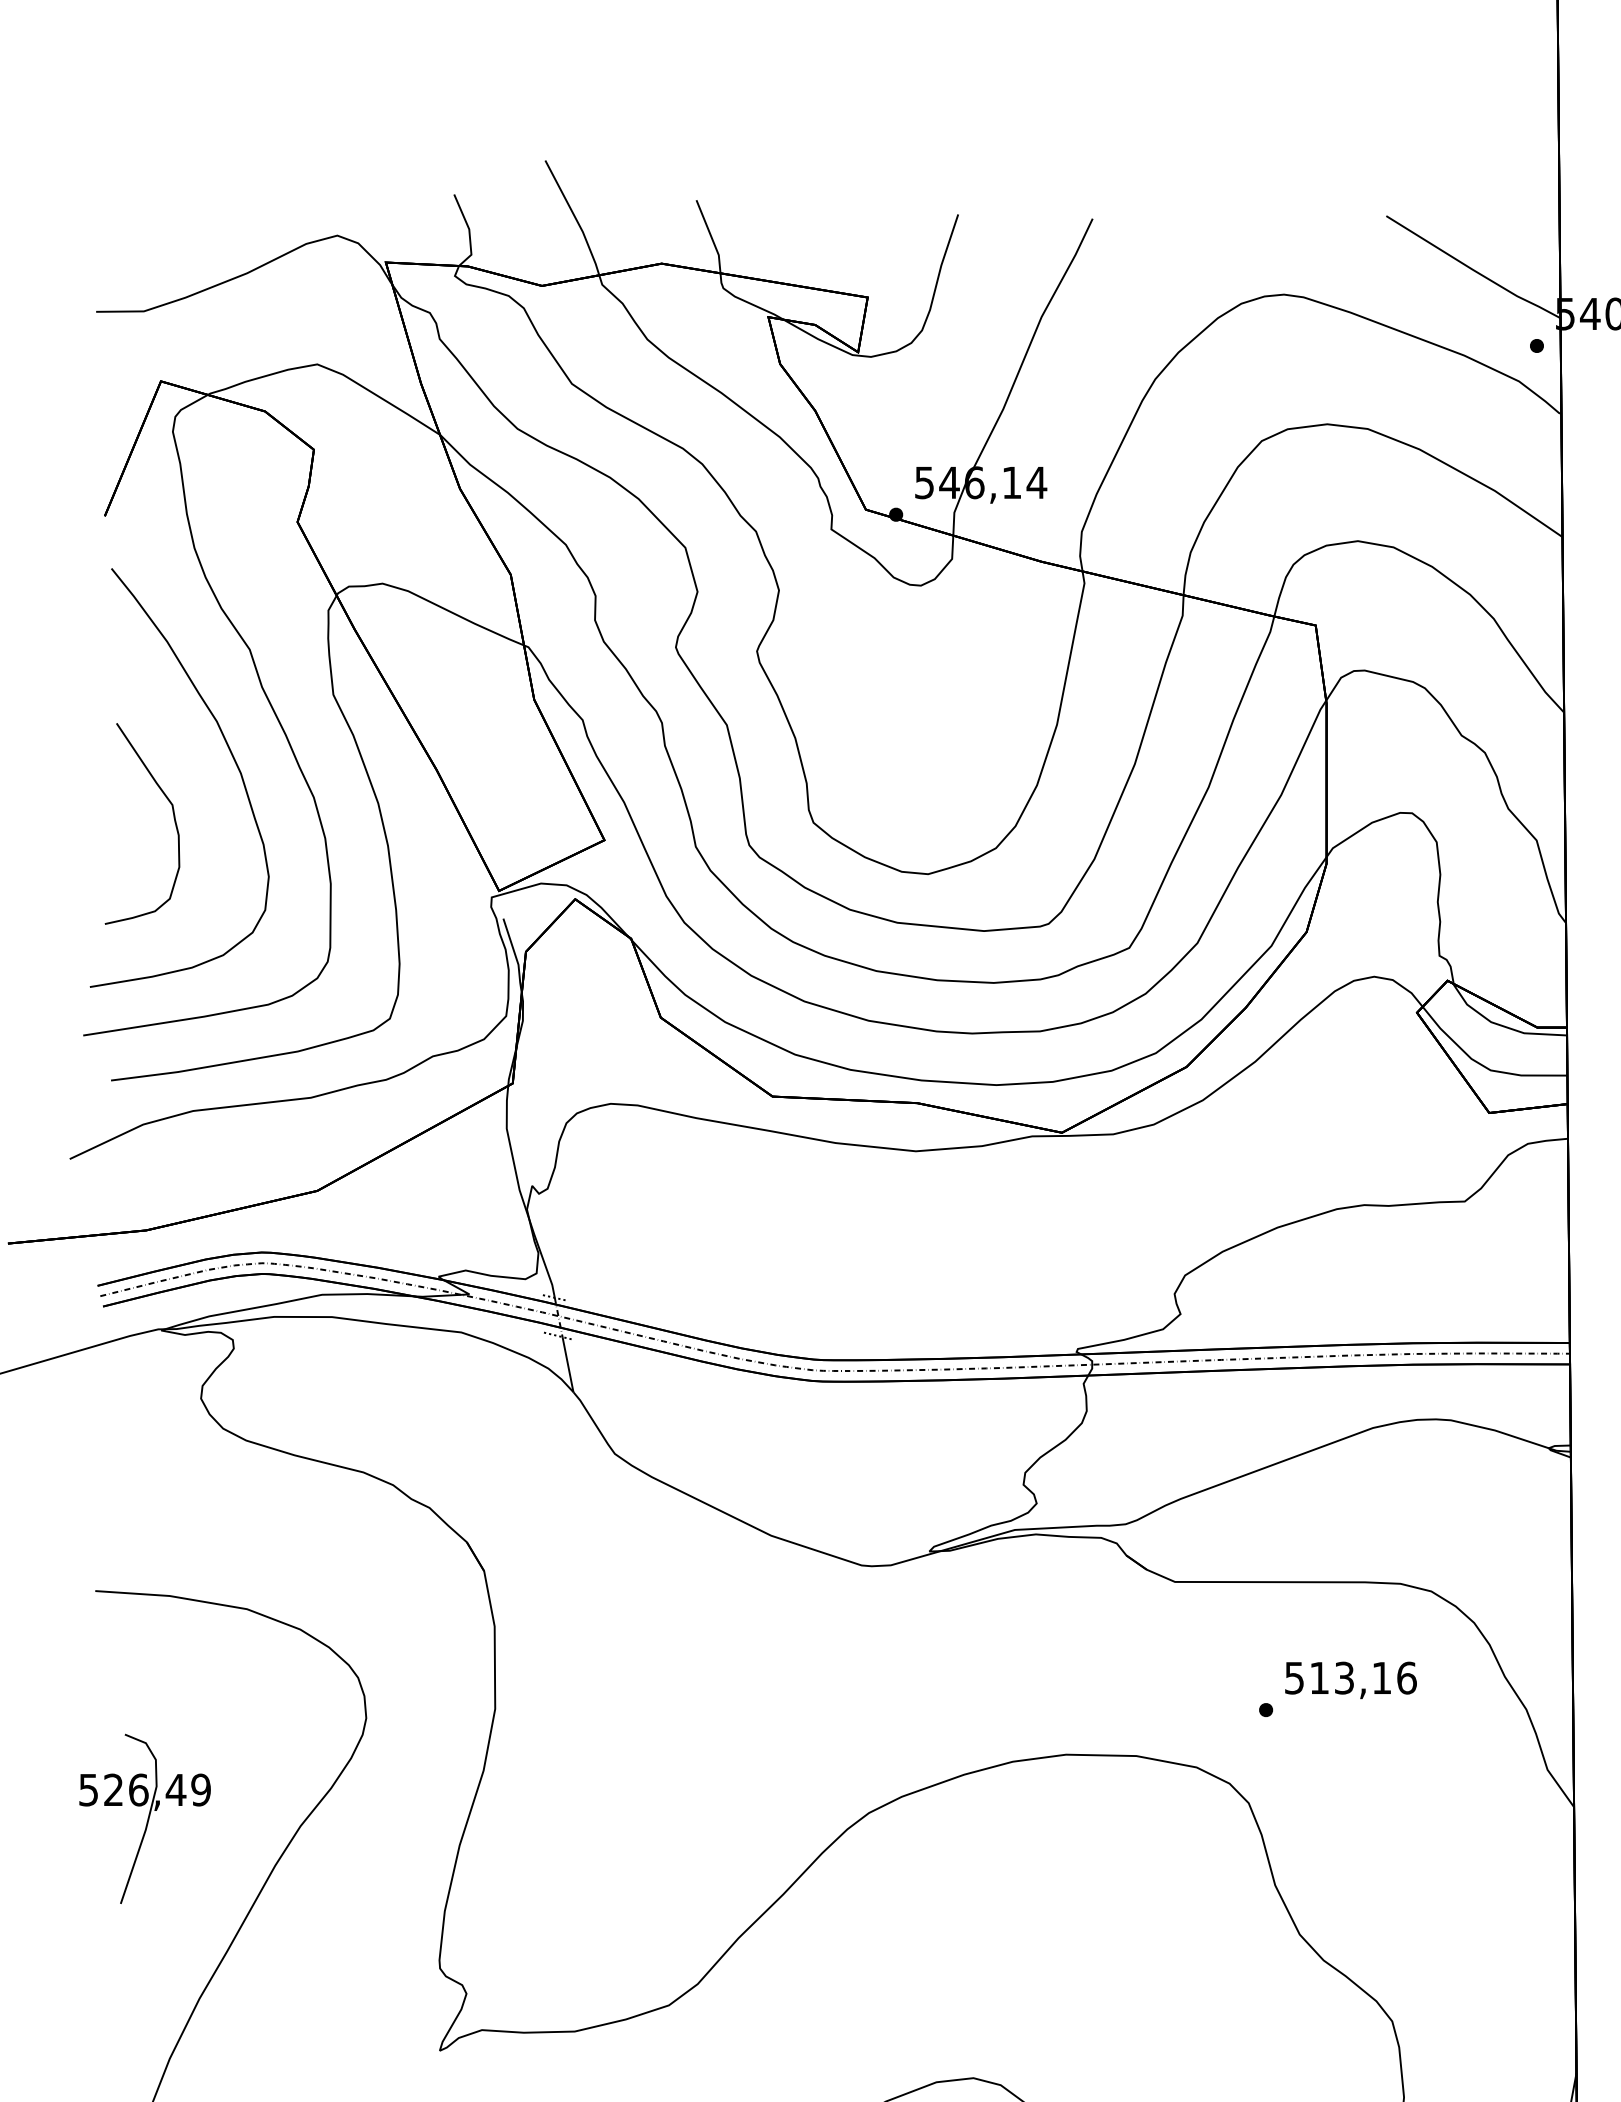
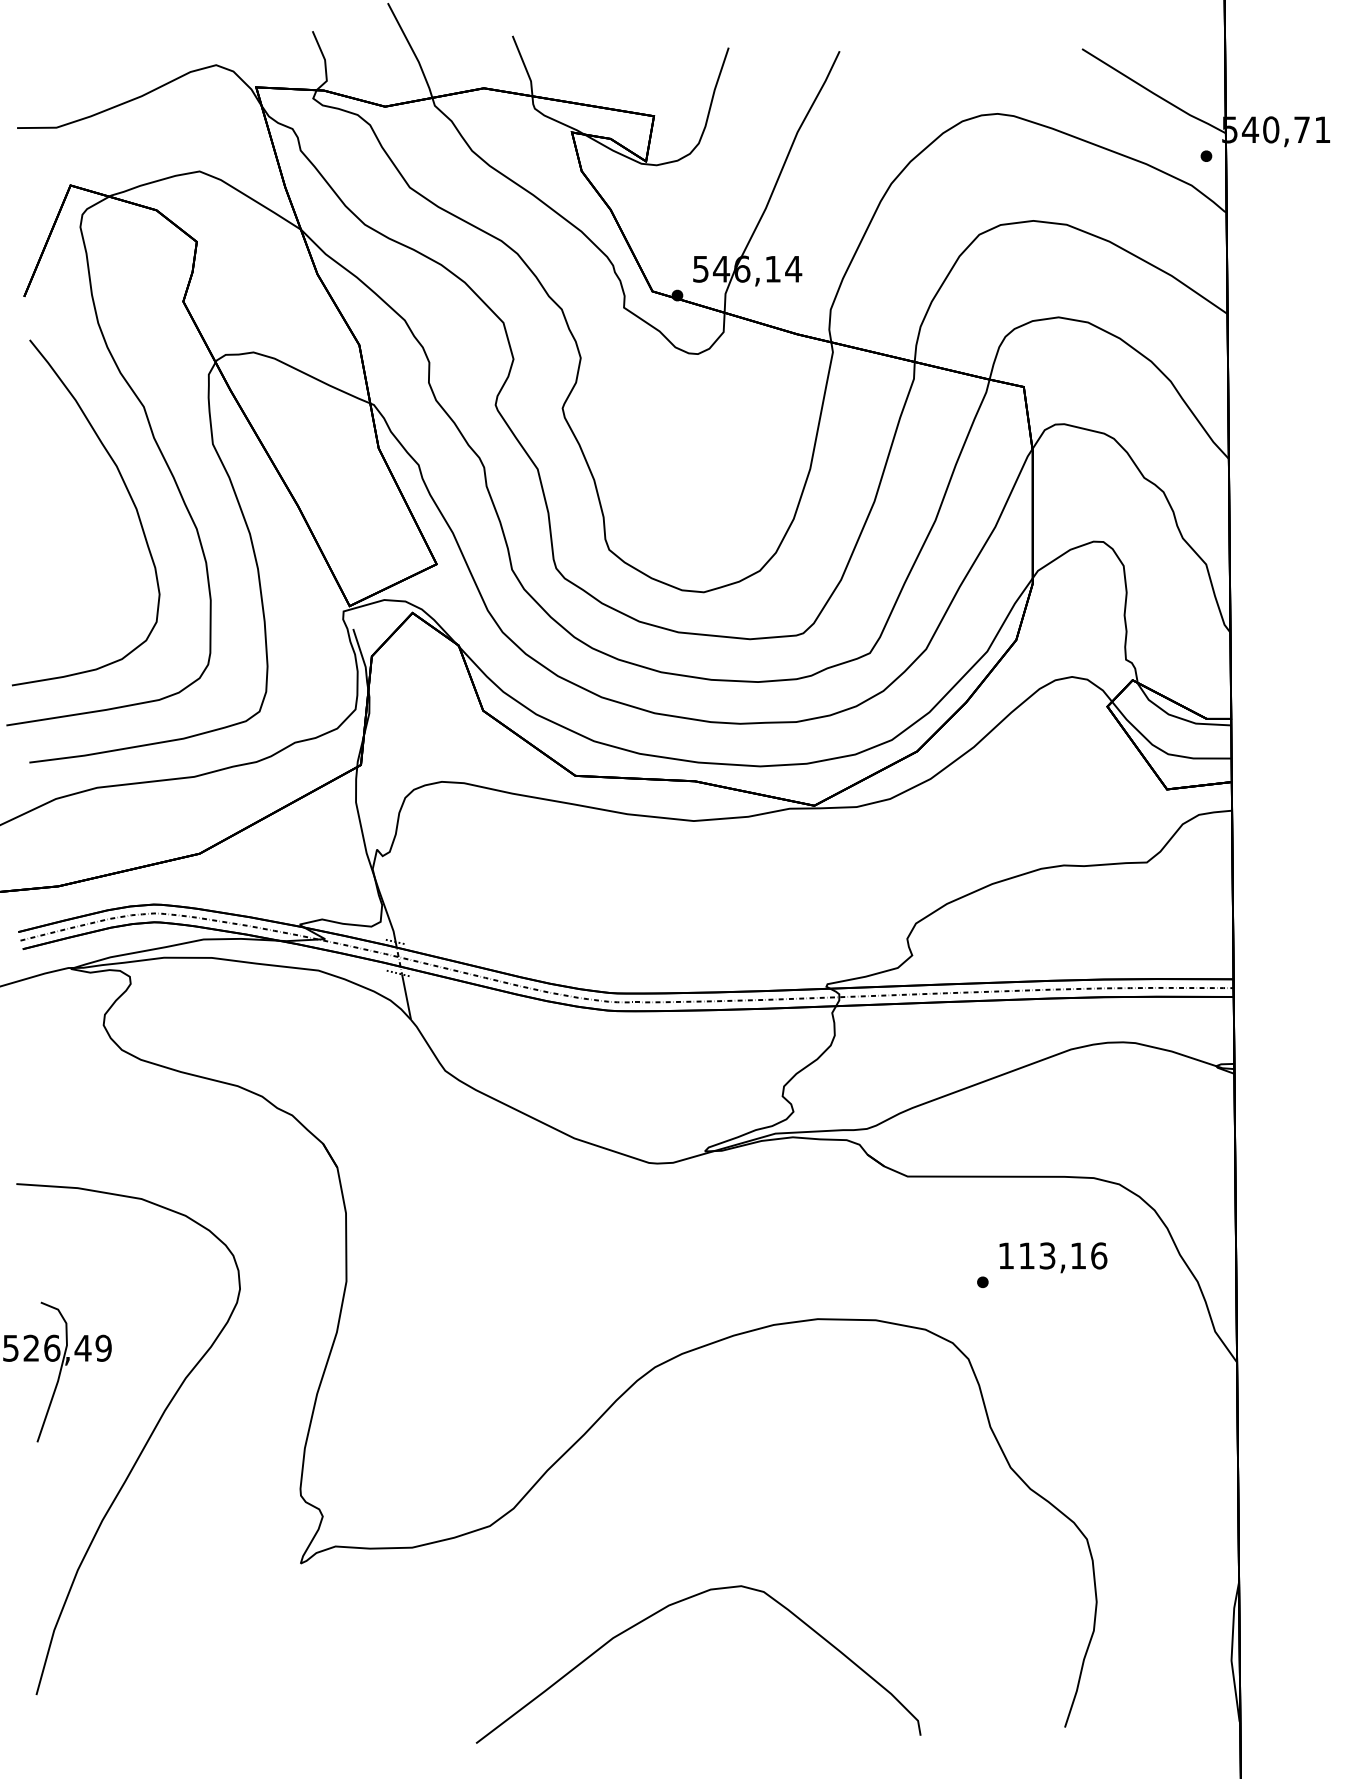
curve: (172, 817) -> (80, 545), removed
text: (1293, 1677) -> (1005, 1255), 513,16 -> 113,16

